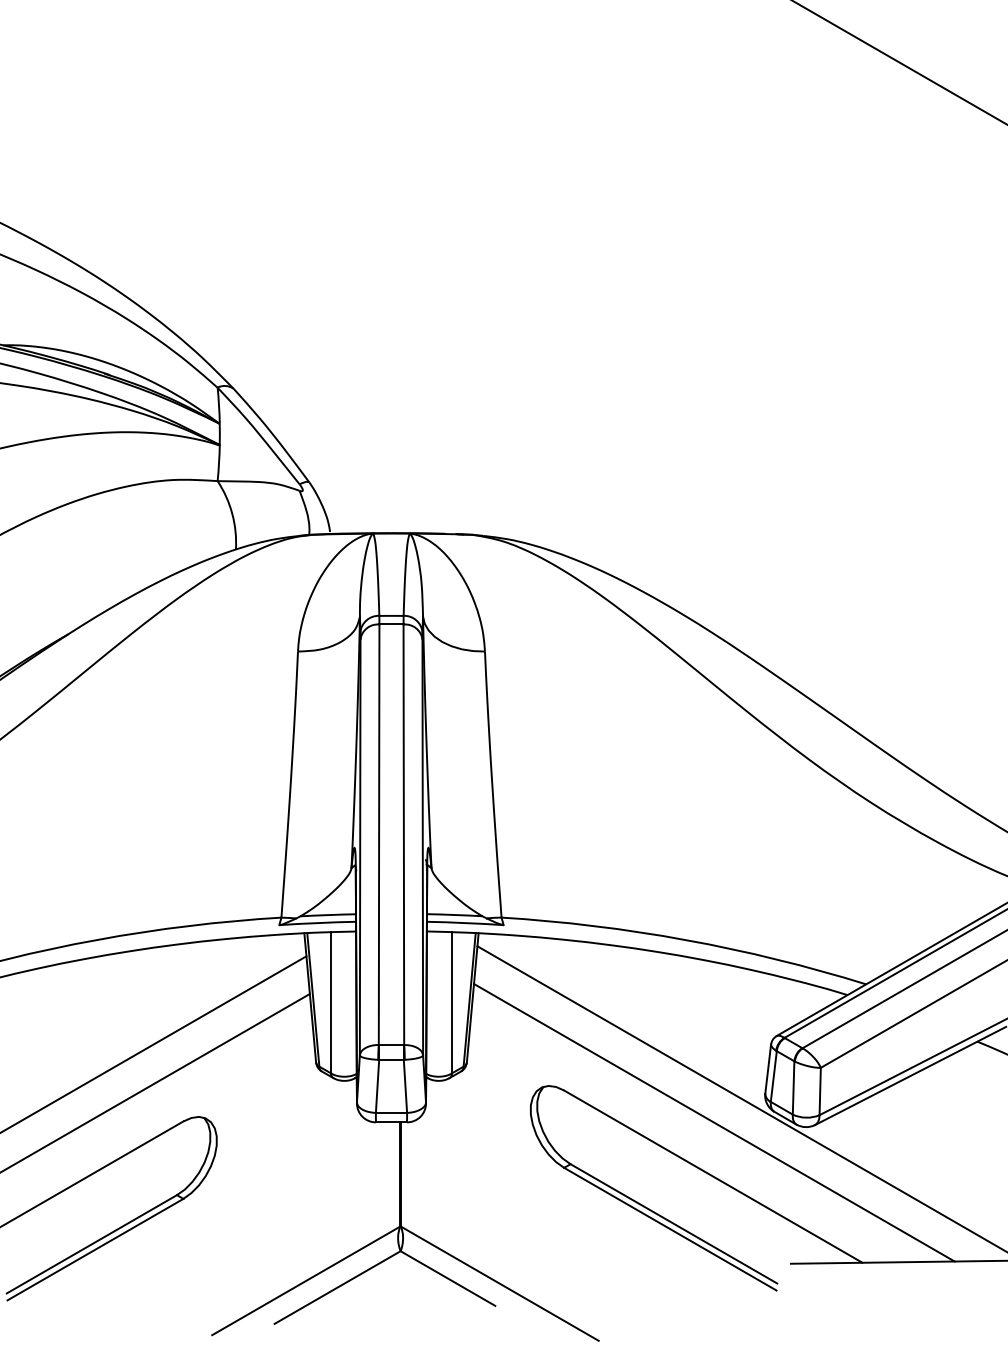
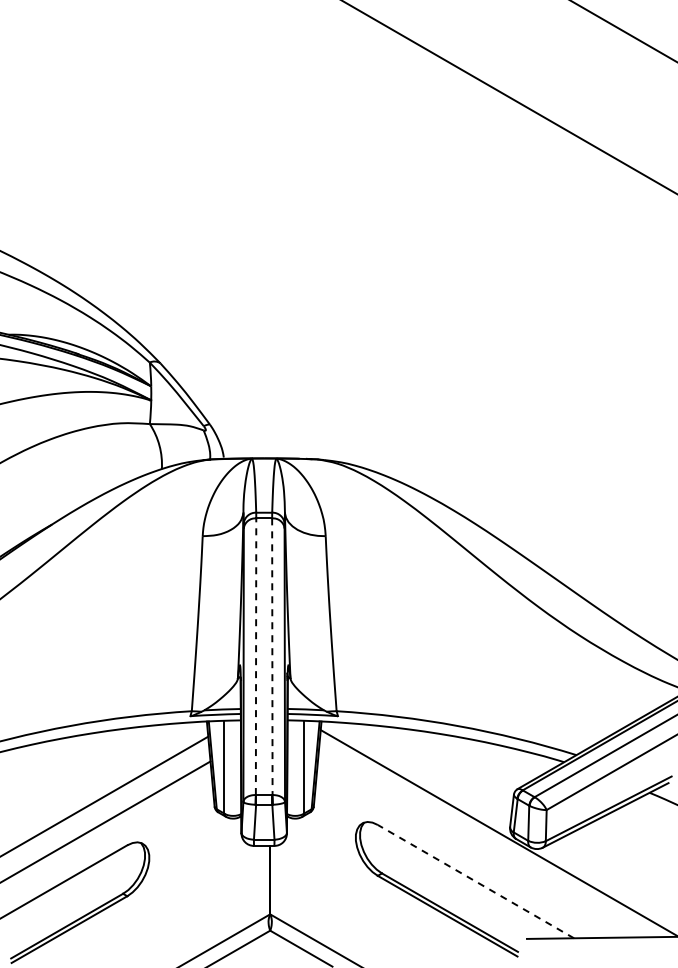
line: (379, 834) -> (256, 656), solid -> dashed
line: (404, 835) -> (272, 657), solid -> dashed
line: (714, 1121) -> (476, 845), removed
line: (712, 1176) -> (475, 881), solid -> dashed

